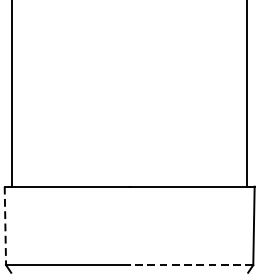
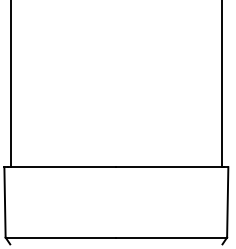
line: (5, 226) -> (5, 202), dashed -> solid
line: (191, 265) -> (171, 237), dashed -> solid

